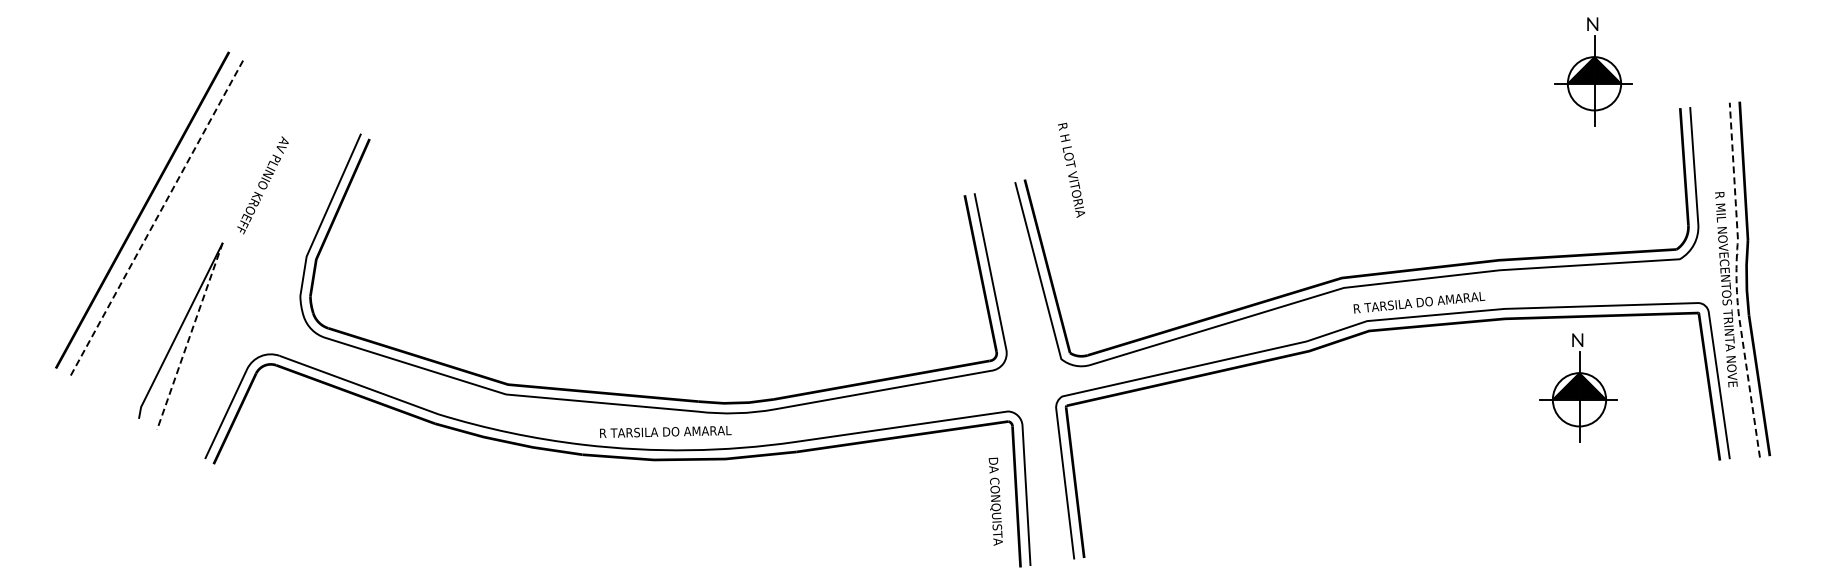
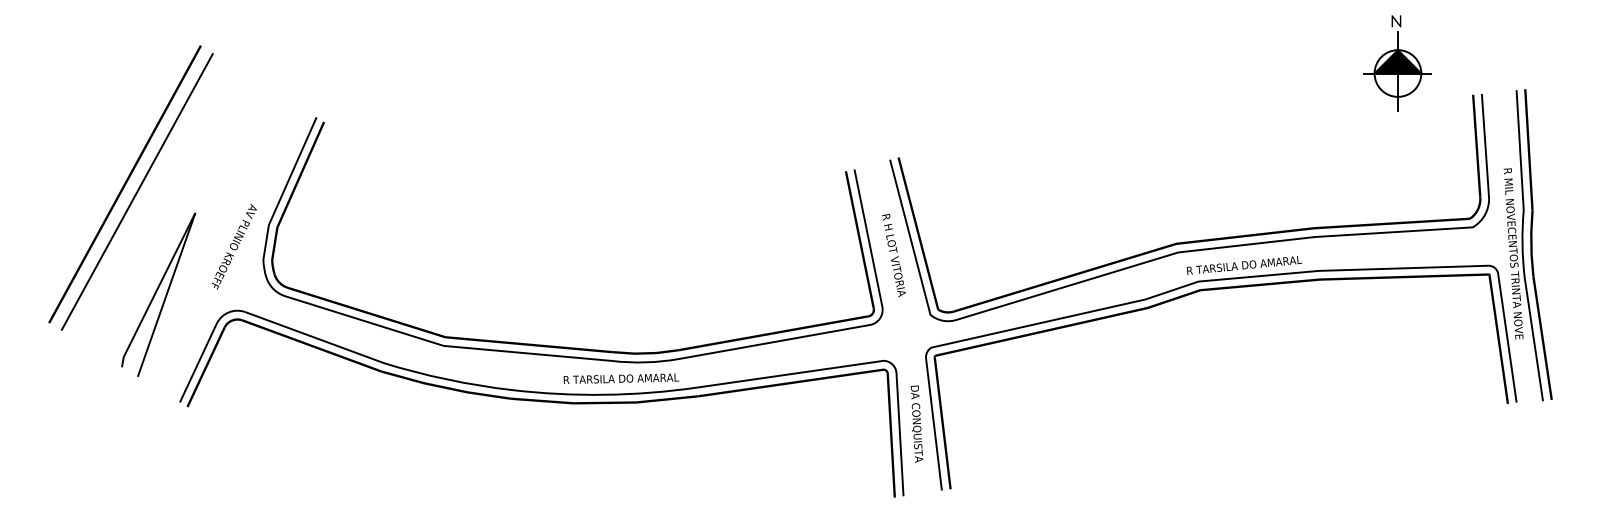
text: (1071, 169) -> (893, 254), moved
text: (262, 185) -> (233, 246), moved
line: (156, 219) -> (137, 192), dashed -> solid
line: (1736, 280) -> (1522, 245), dashed -> solid
line: (189, 336) -> (166, 295), dashed -> solid
part: (1578, 387) -> (1383, 339), removed
text: (665, 431) -> (621, 378), moved
text: (995, 501) -> (916, 423), moved

